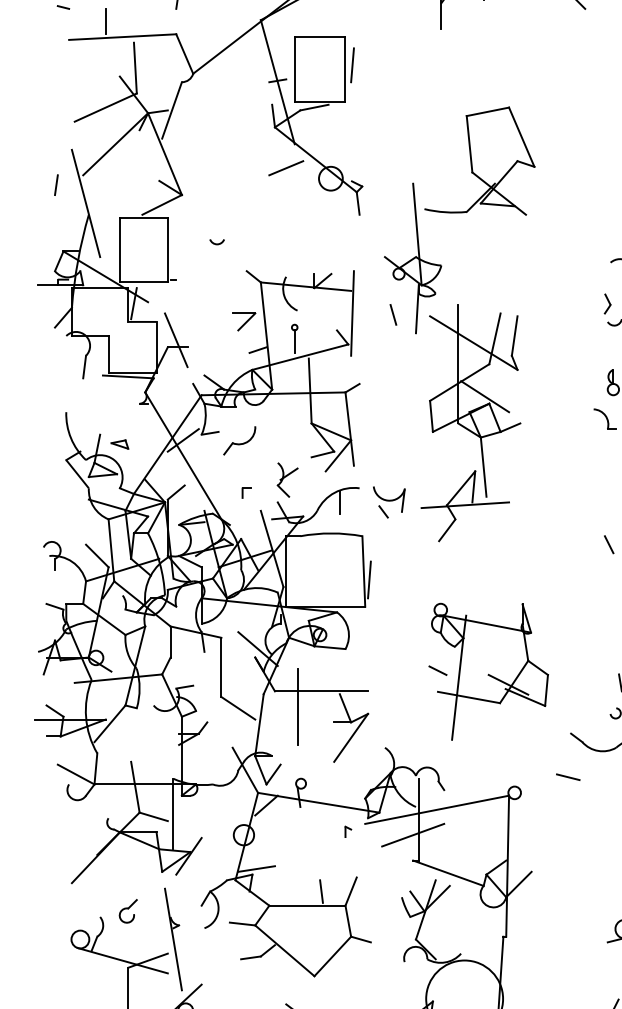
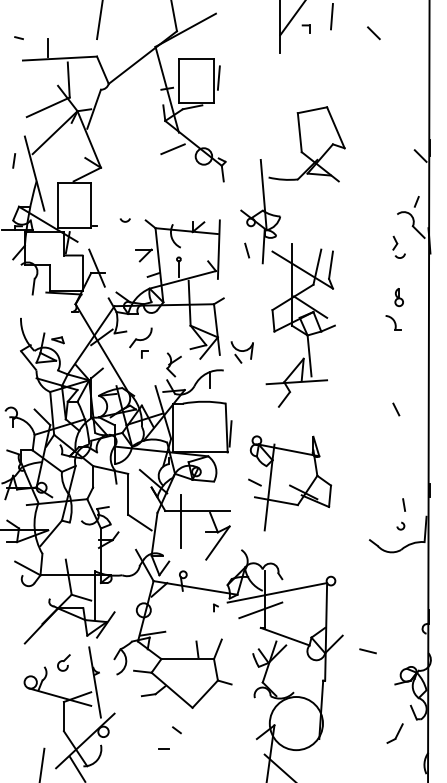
arc: (216, 242) -> (124, 220), moved
part: (246, 492) -> (144, 354), moved
part: (388, 502) -> (241, 352), moved
part: (489, 671) -> (290, 483), moved
line: (567, 777) -> (367, 651), moved

